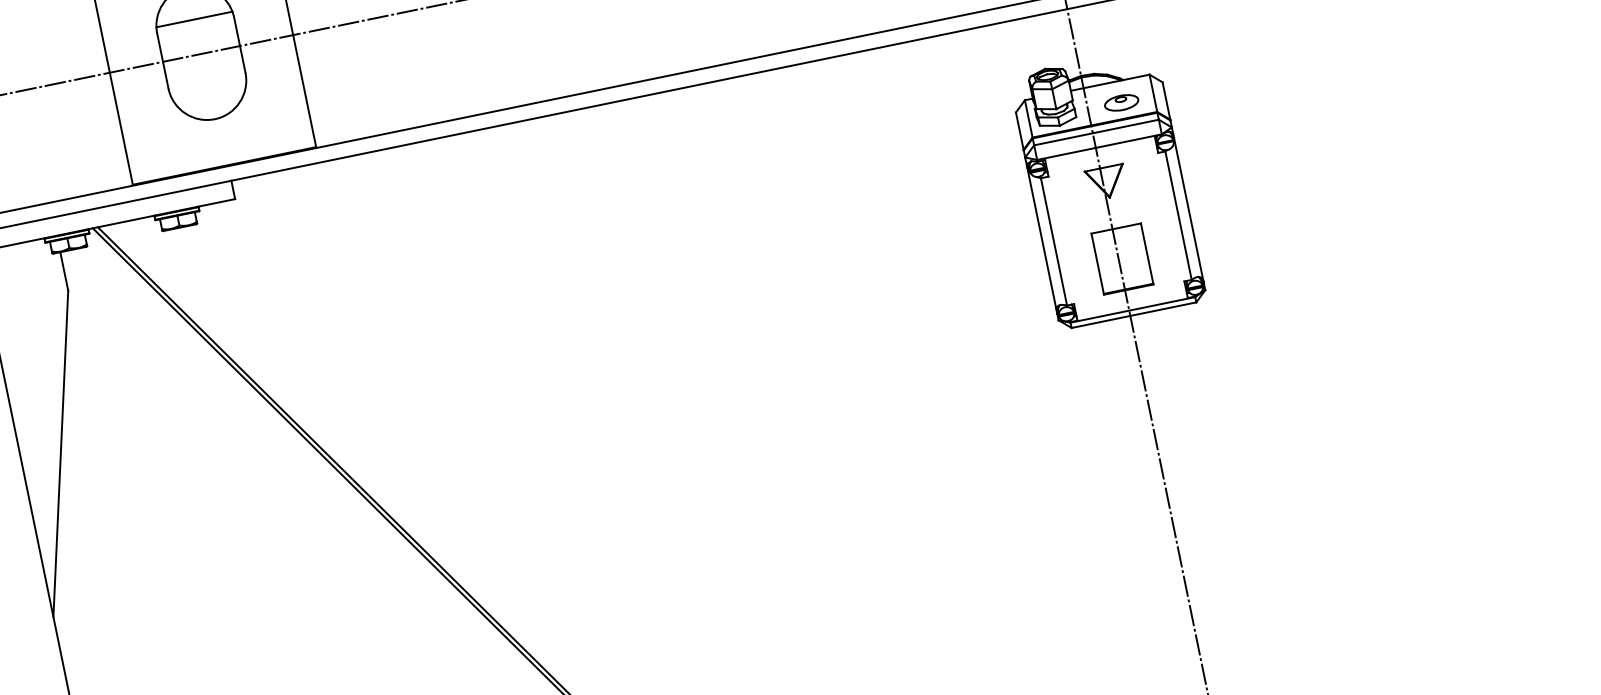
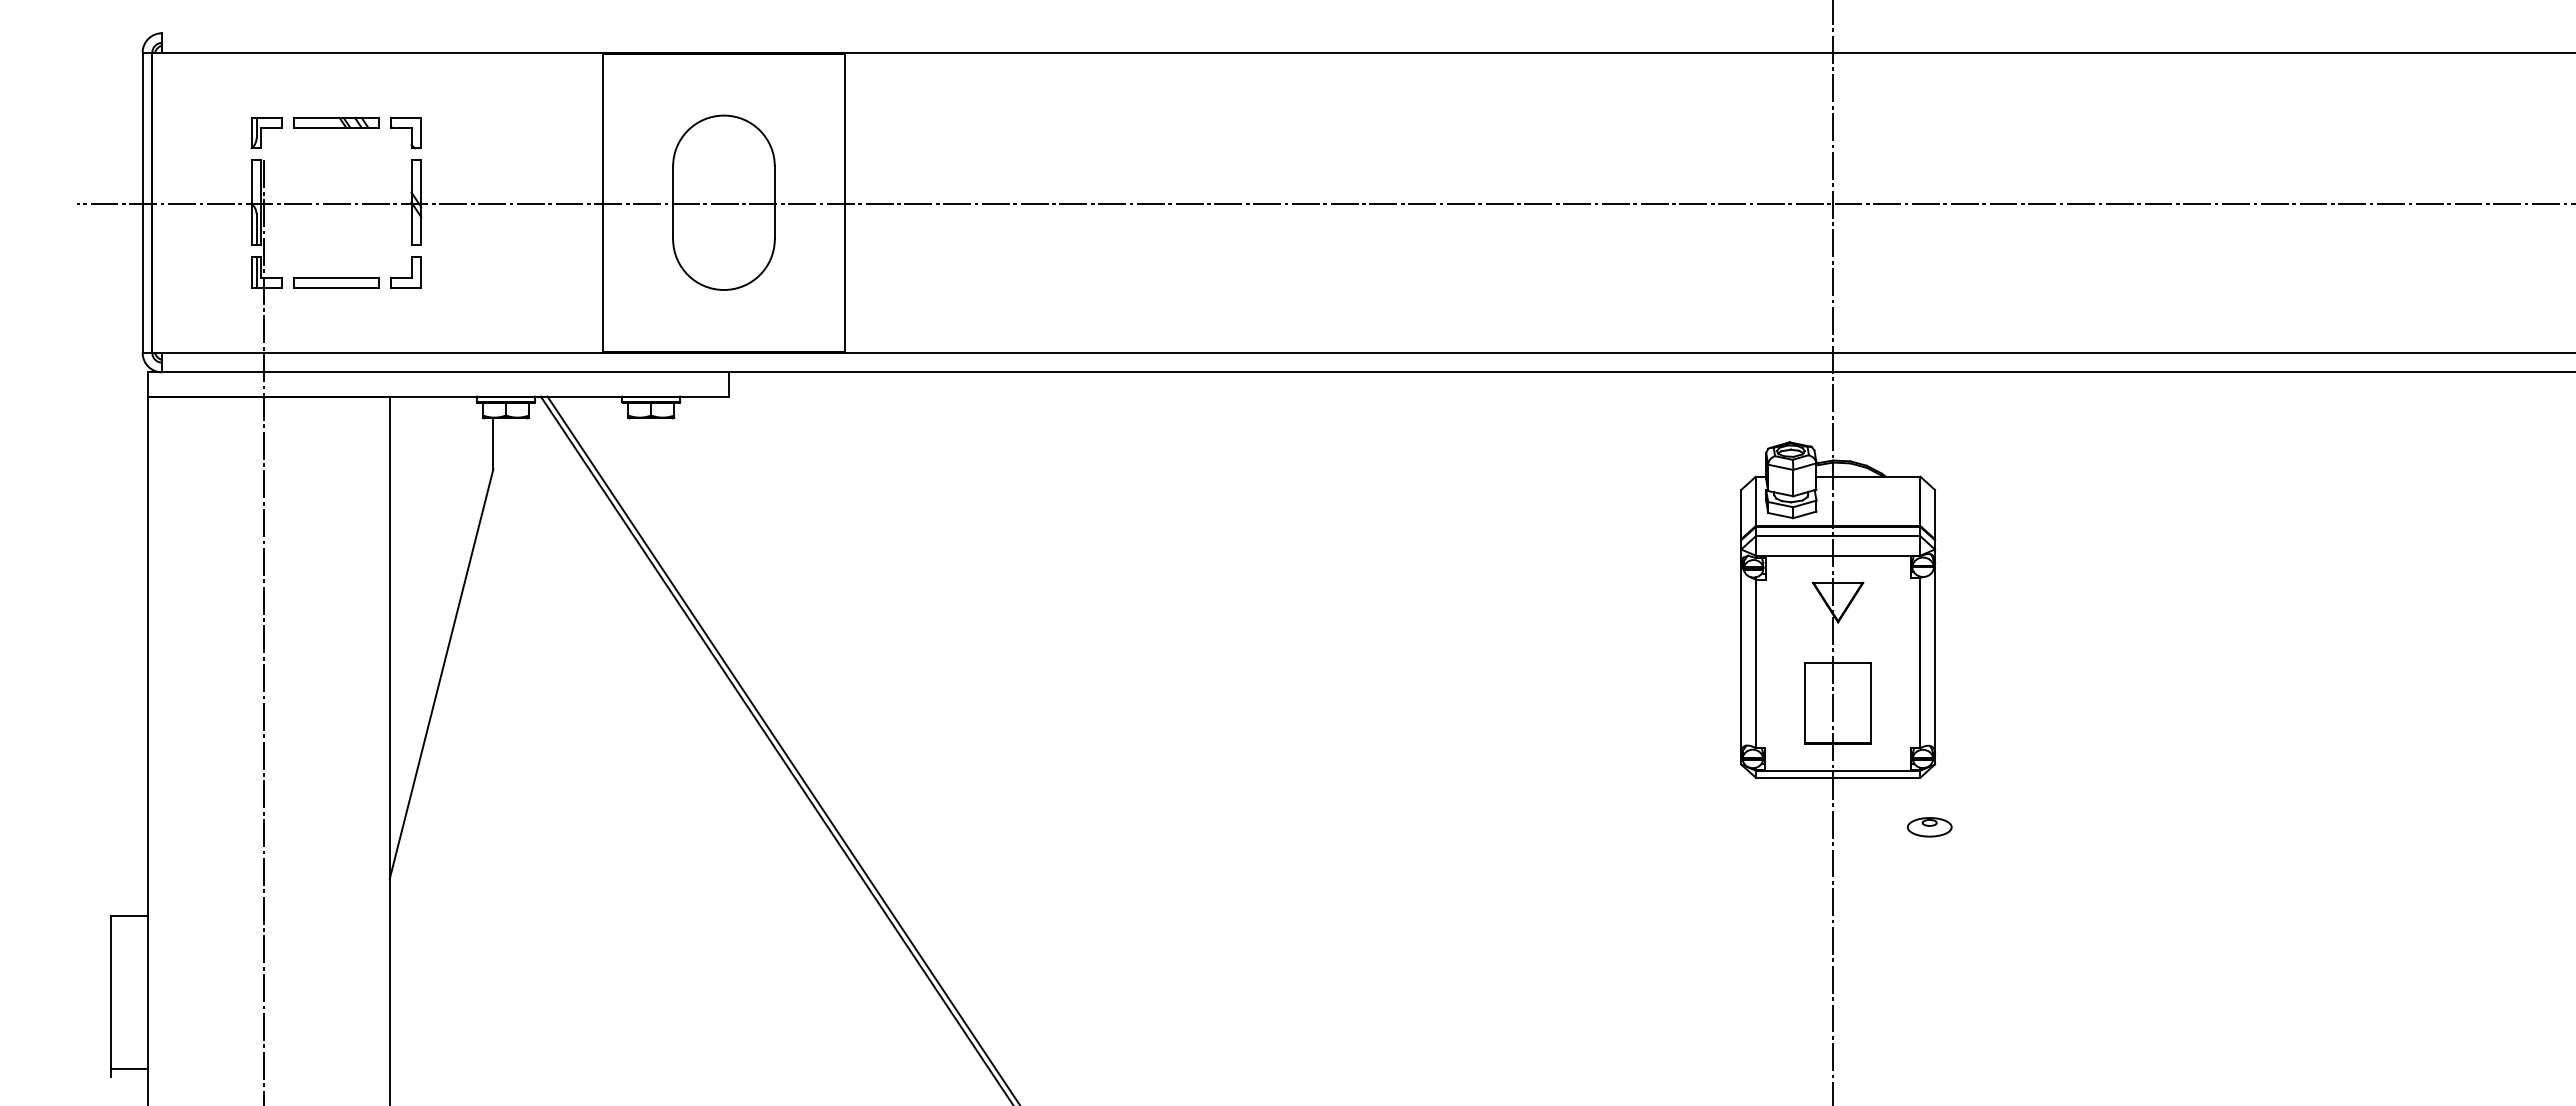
line: (194, 19) -> (723, 158), removed
part: (1121, 103) -> (1929, 827), moved

